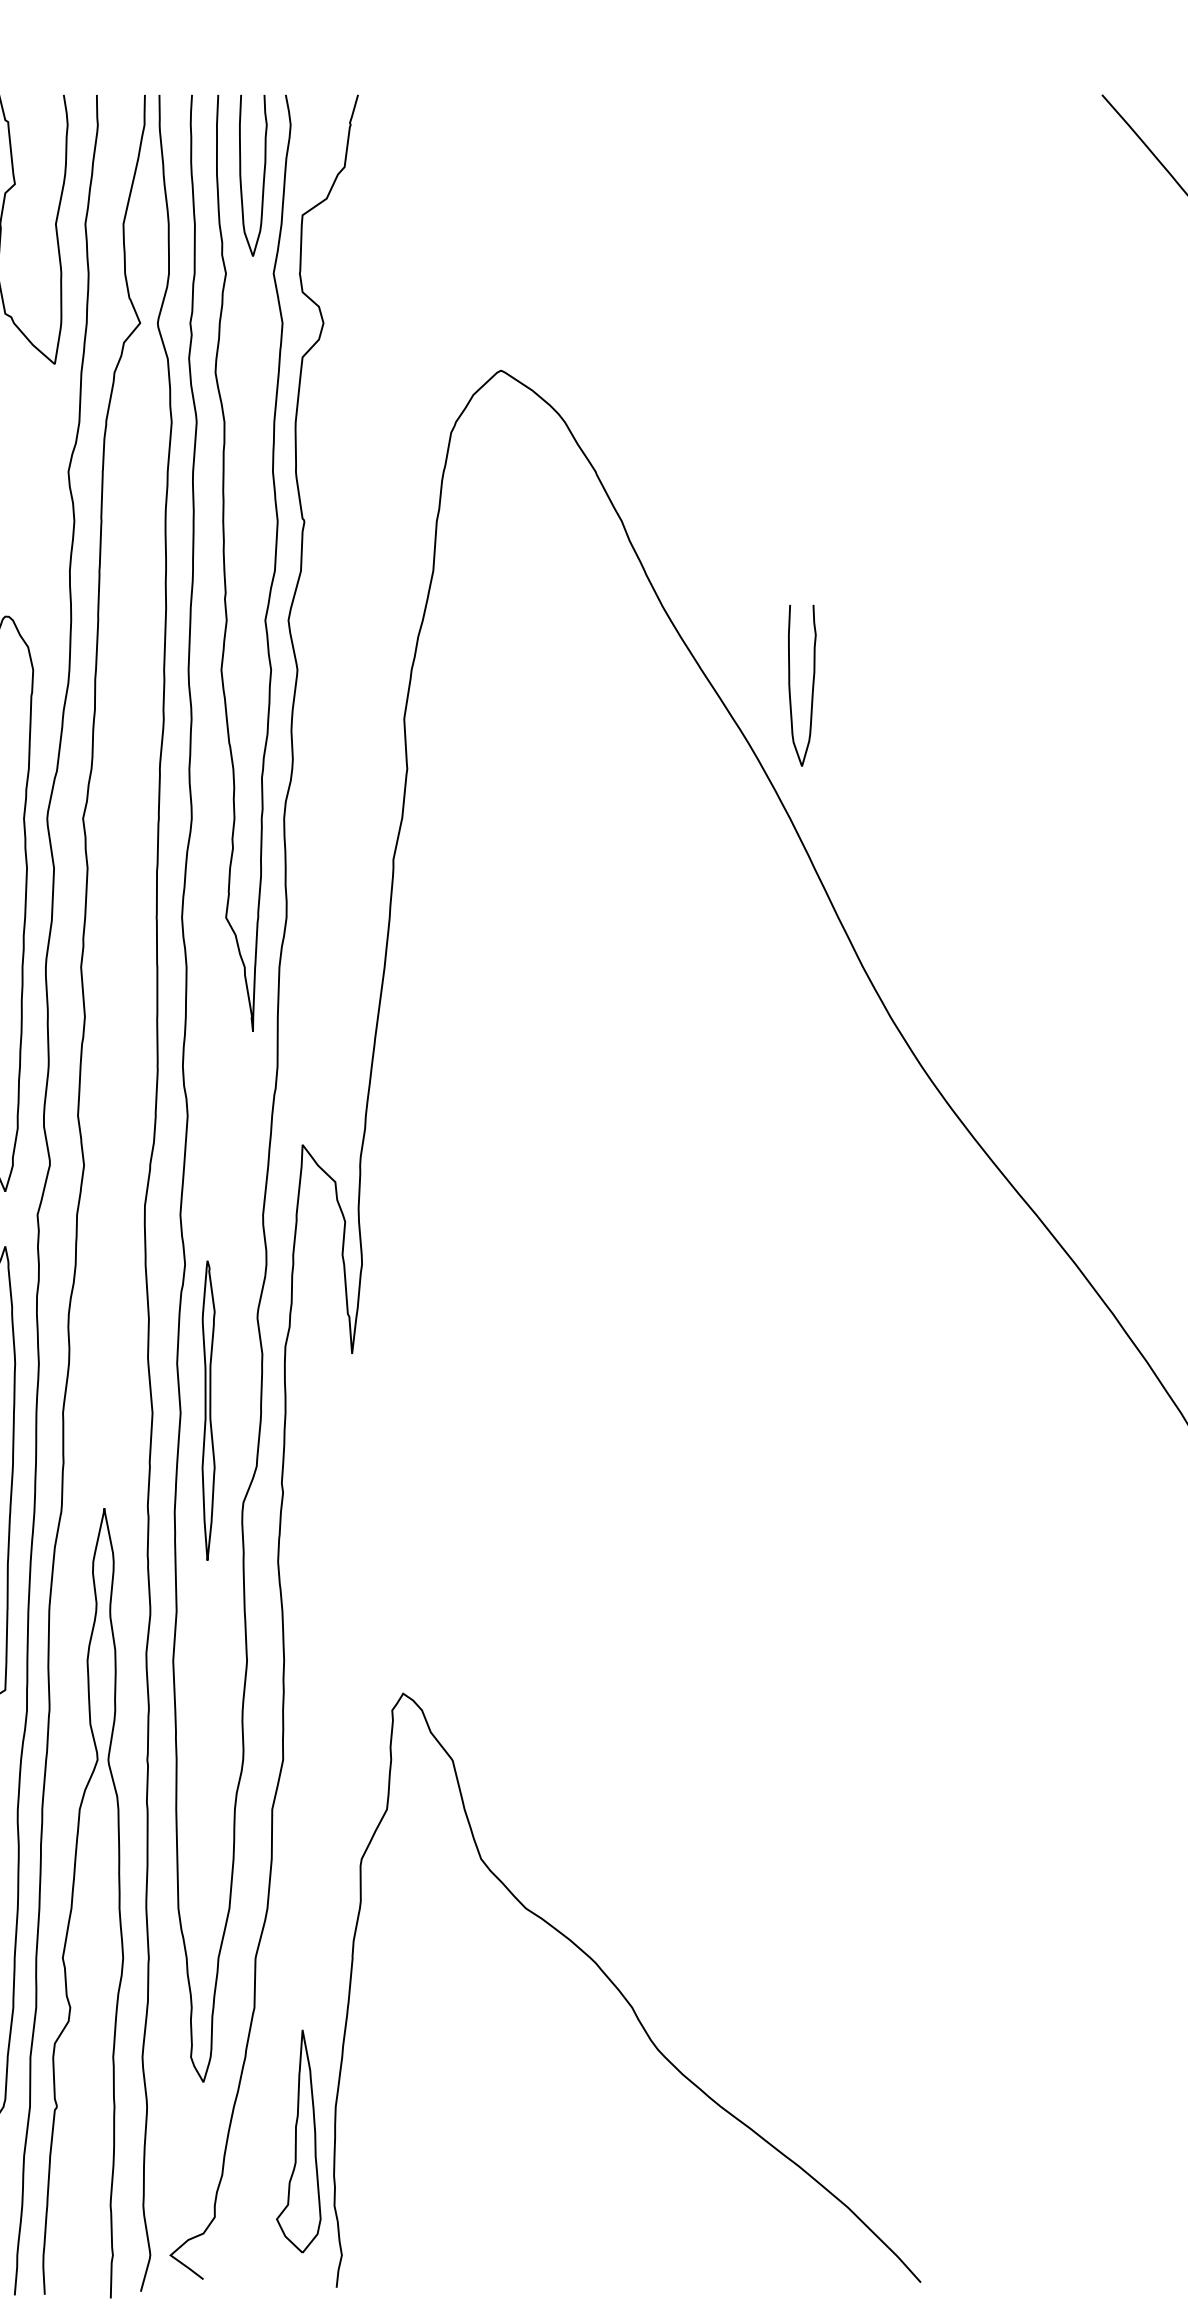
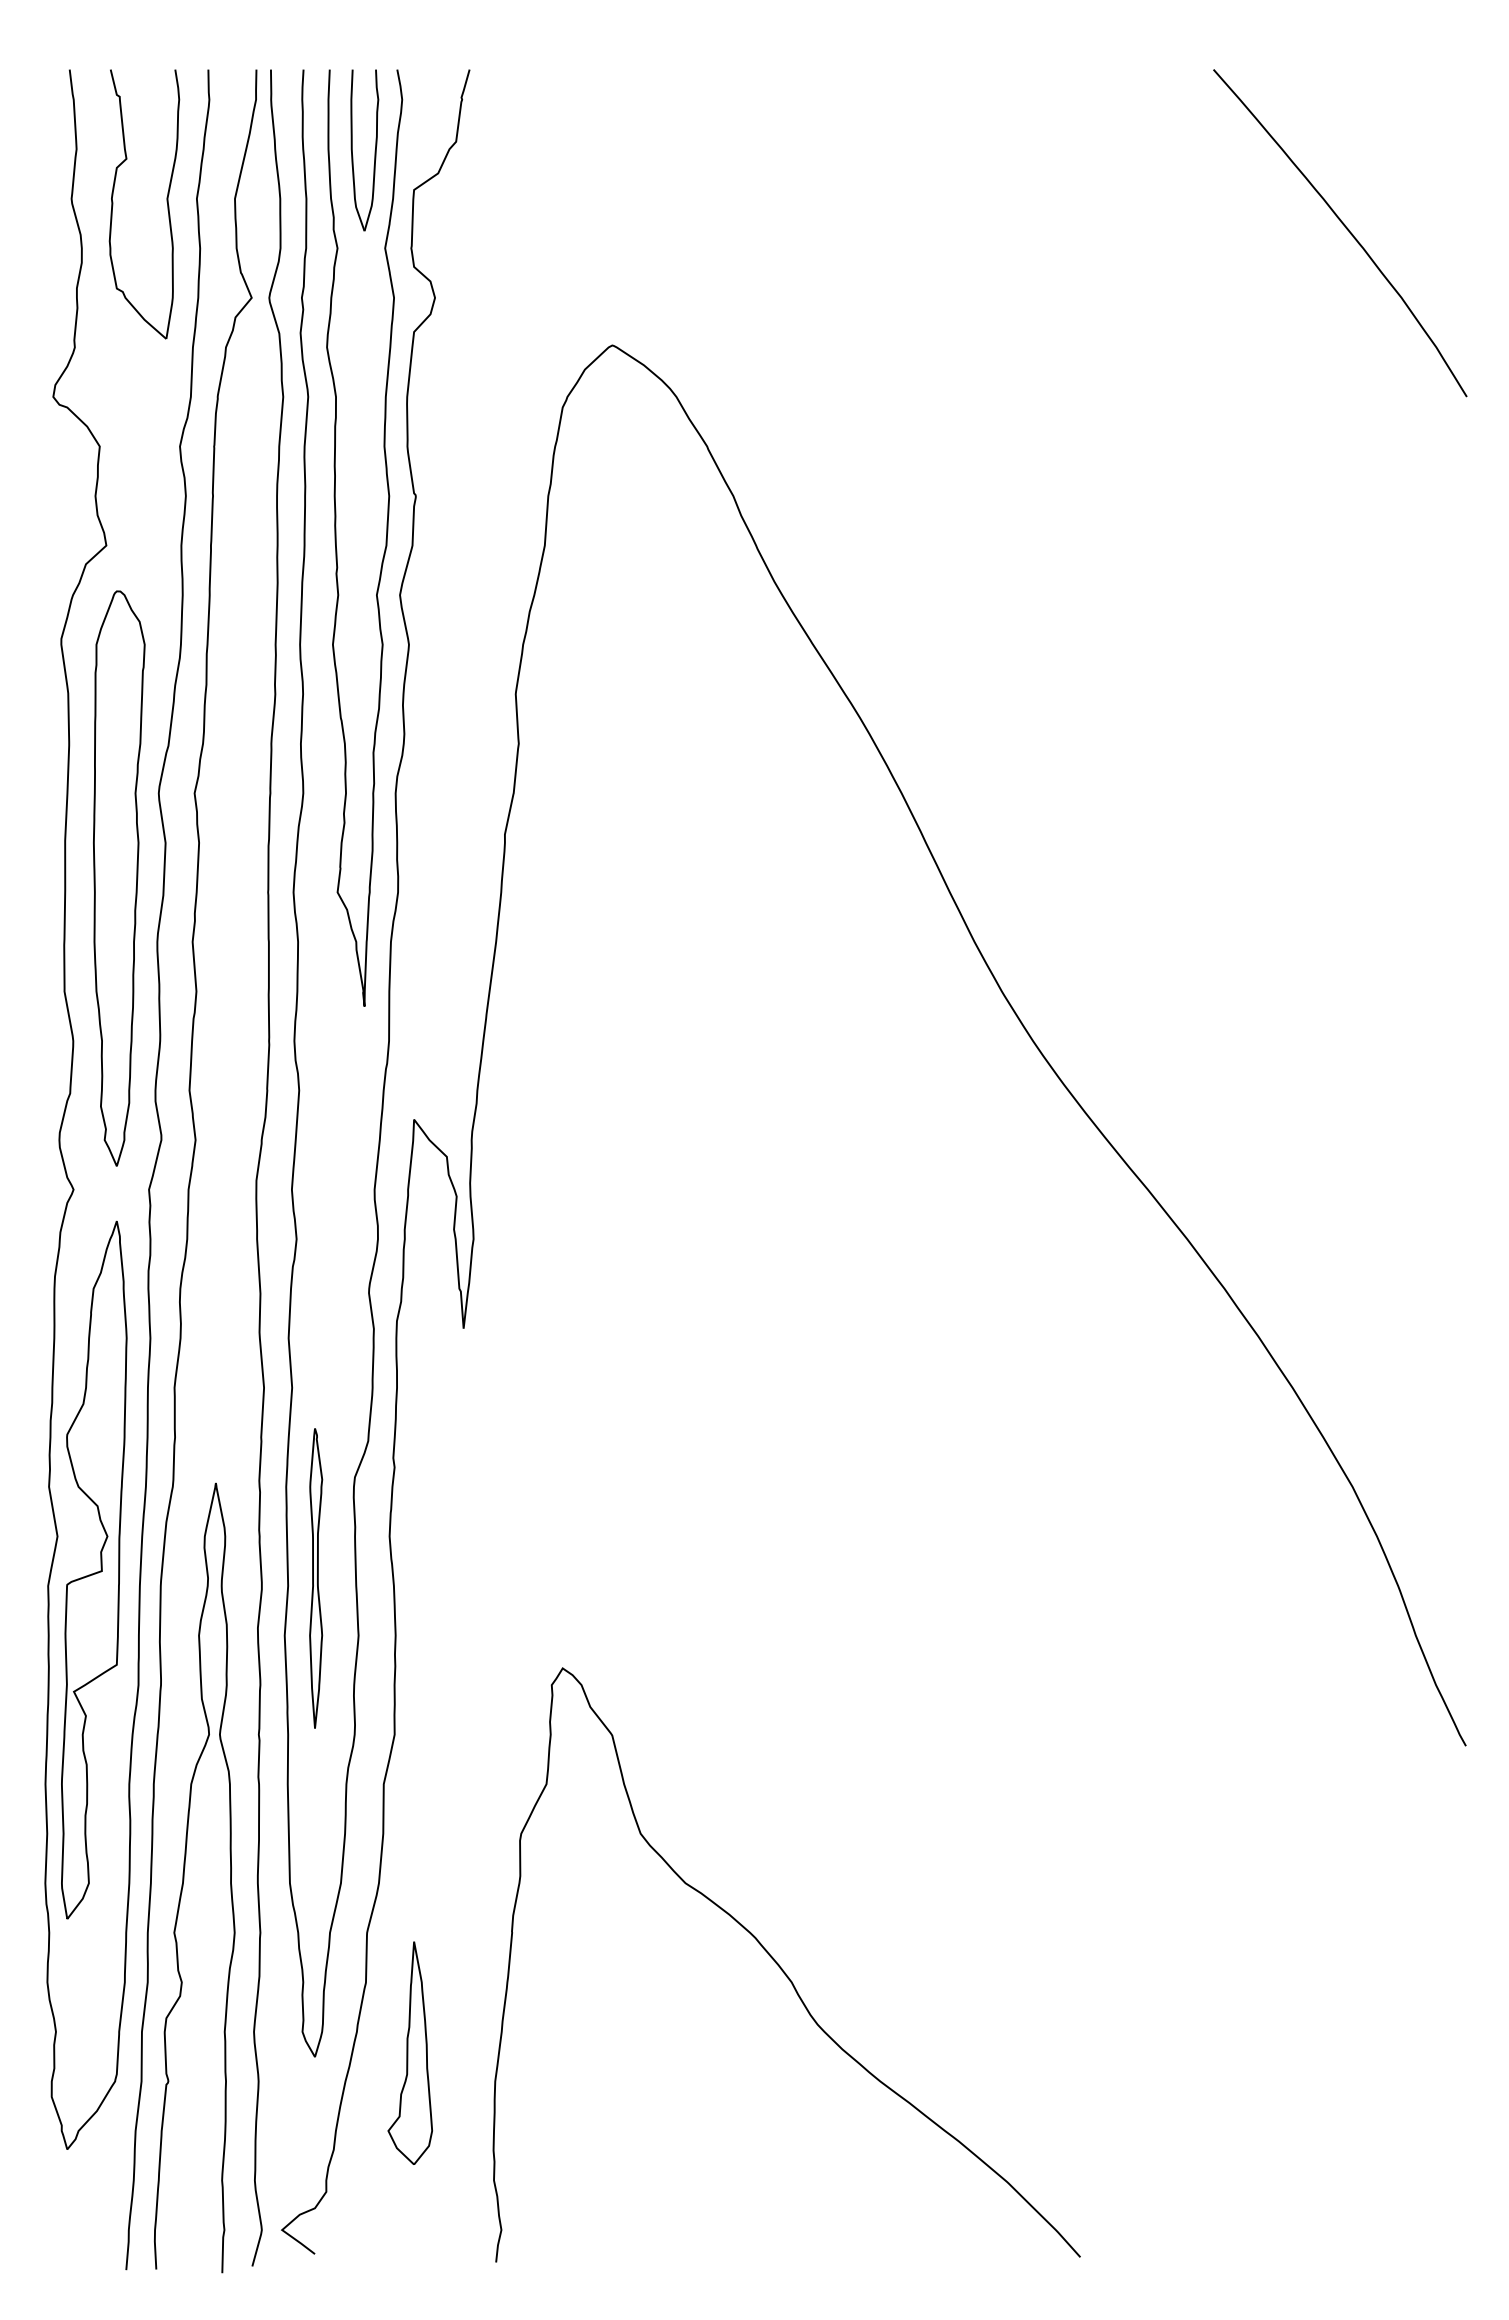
part: (811, 685) -> (923, 660), removed
part: (208, 1410) -> (316, 1578), moved
curve: (622, 1993) -> (782, 1968), moved
part: (297, 2140) -> (409, 2052), moved

